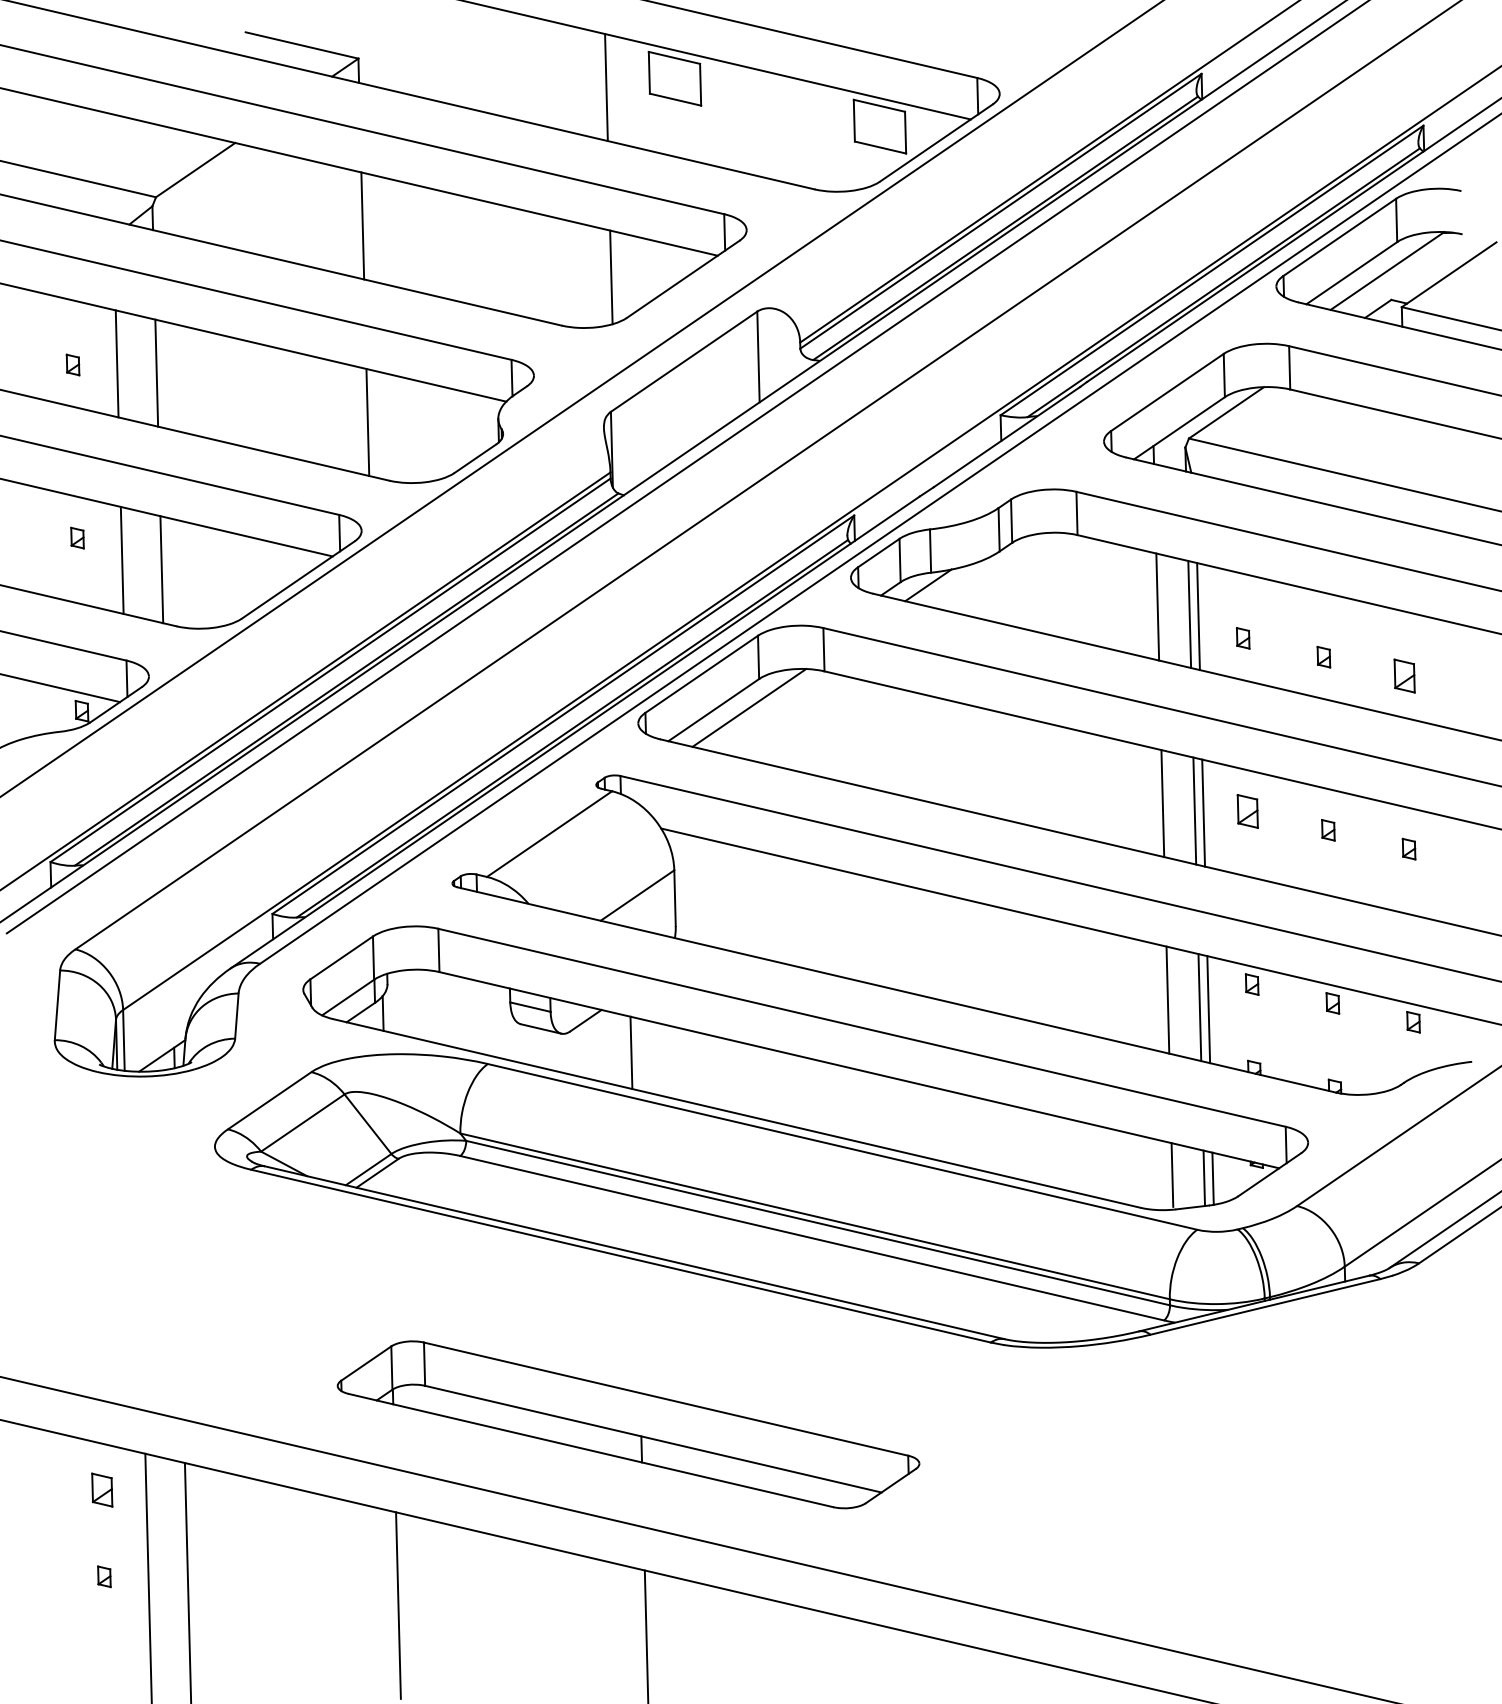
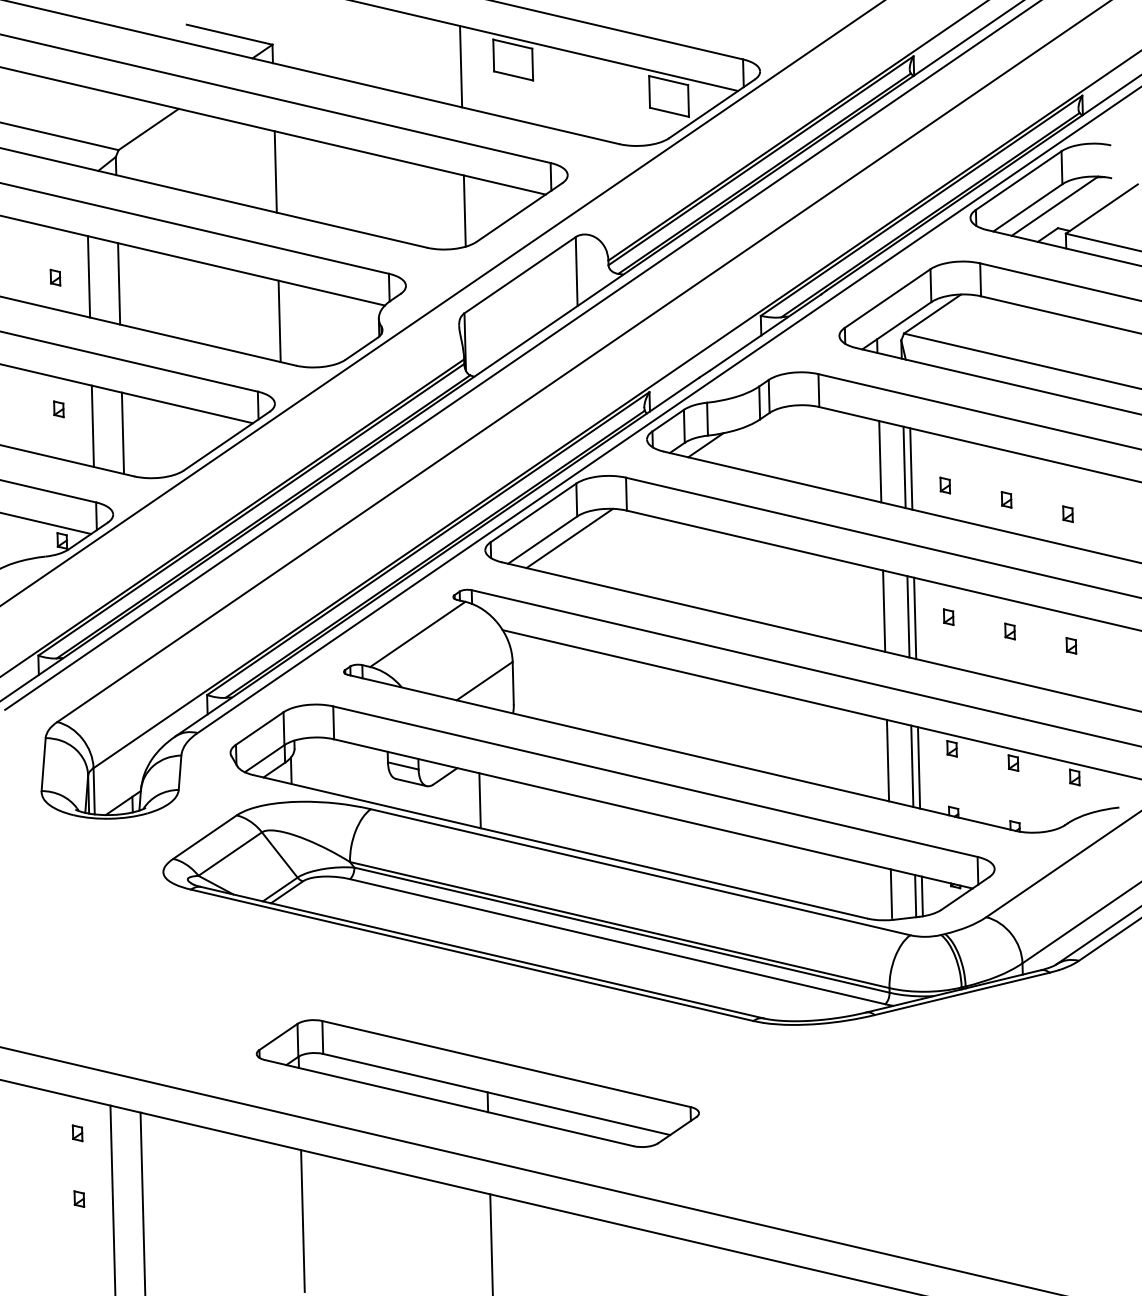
part: (1404, 675) -> (1067, 513), size x0.62
part: (1247, 811) -> (948, 617), size x0.62
part: (101, 1490) -> (77, 1133), size x0.62

